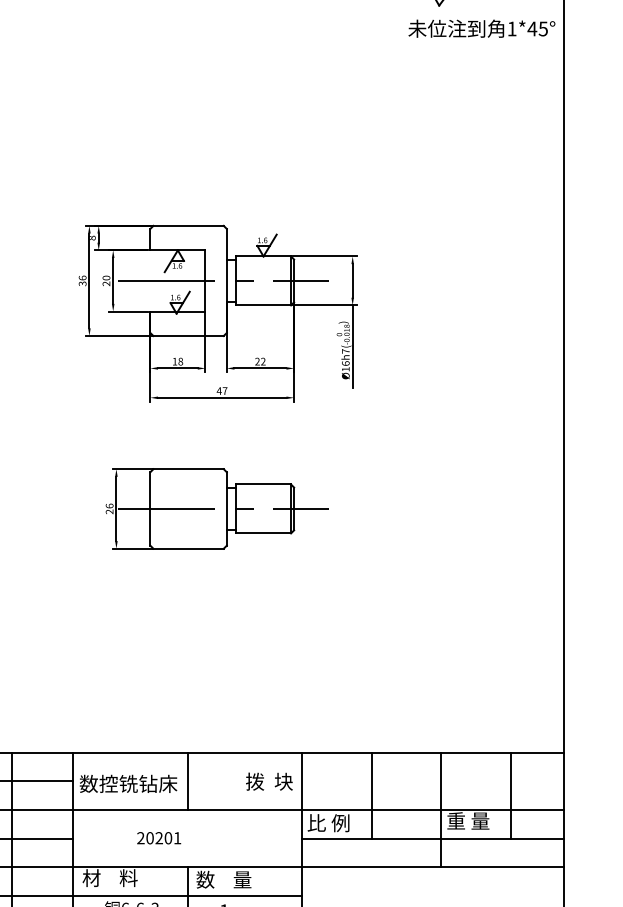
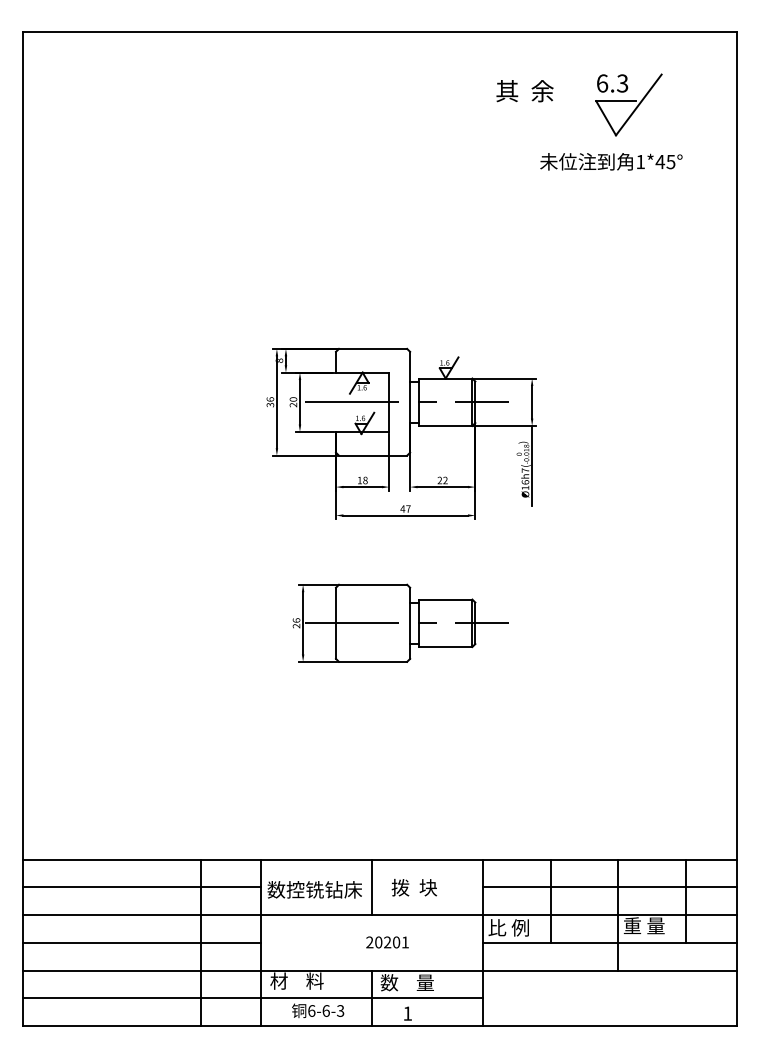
text: (482, 28) -> (611, 161), moved
text: (268, 781) -> (413, 887), moved
line: (433, 781) -> (610, 887), added
text: (159, 838) -> (387, 942), moved

